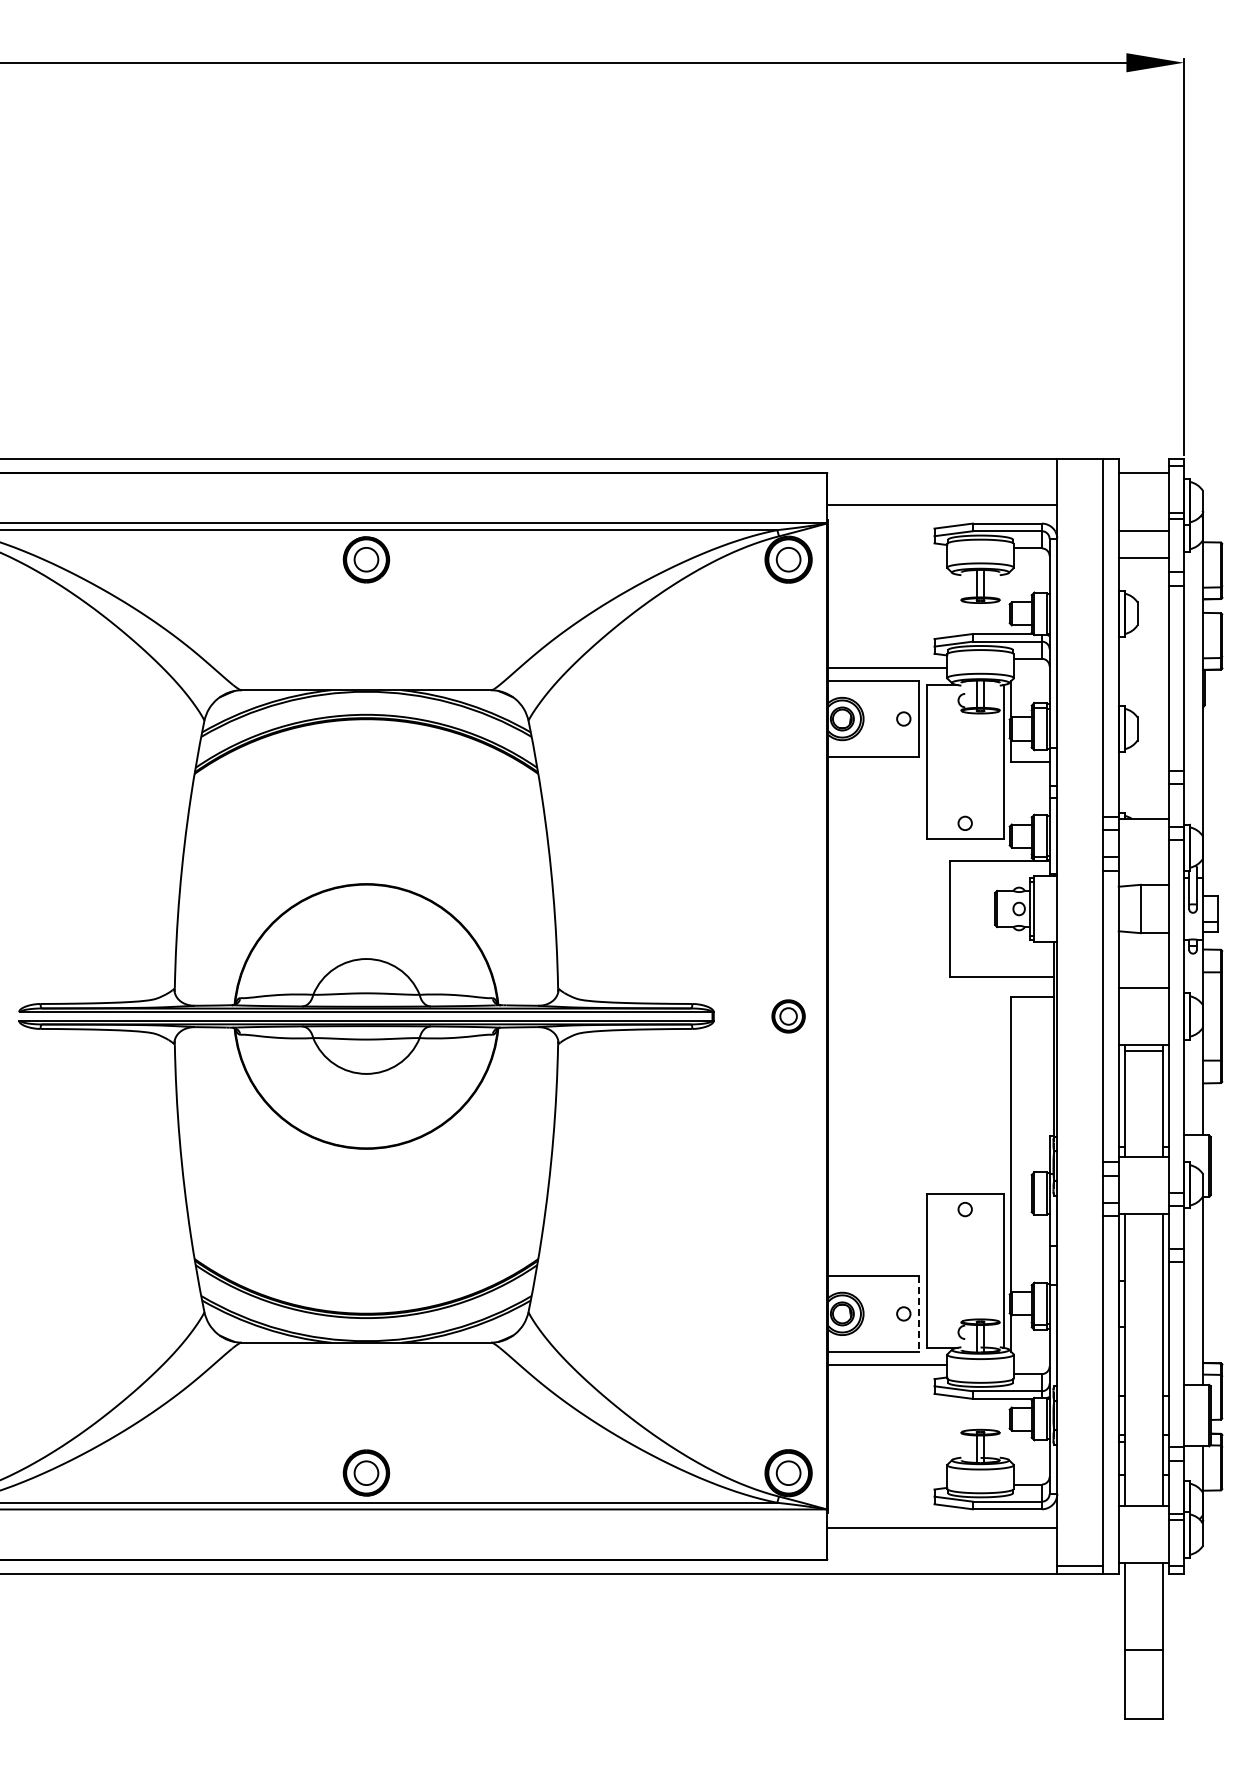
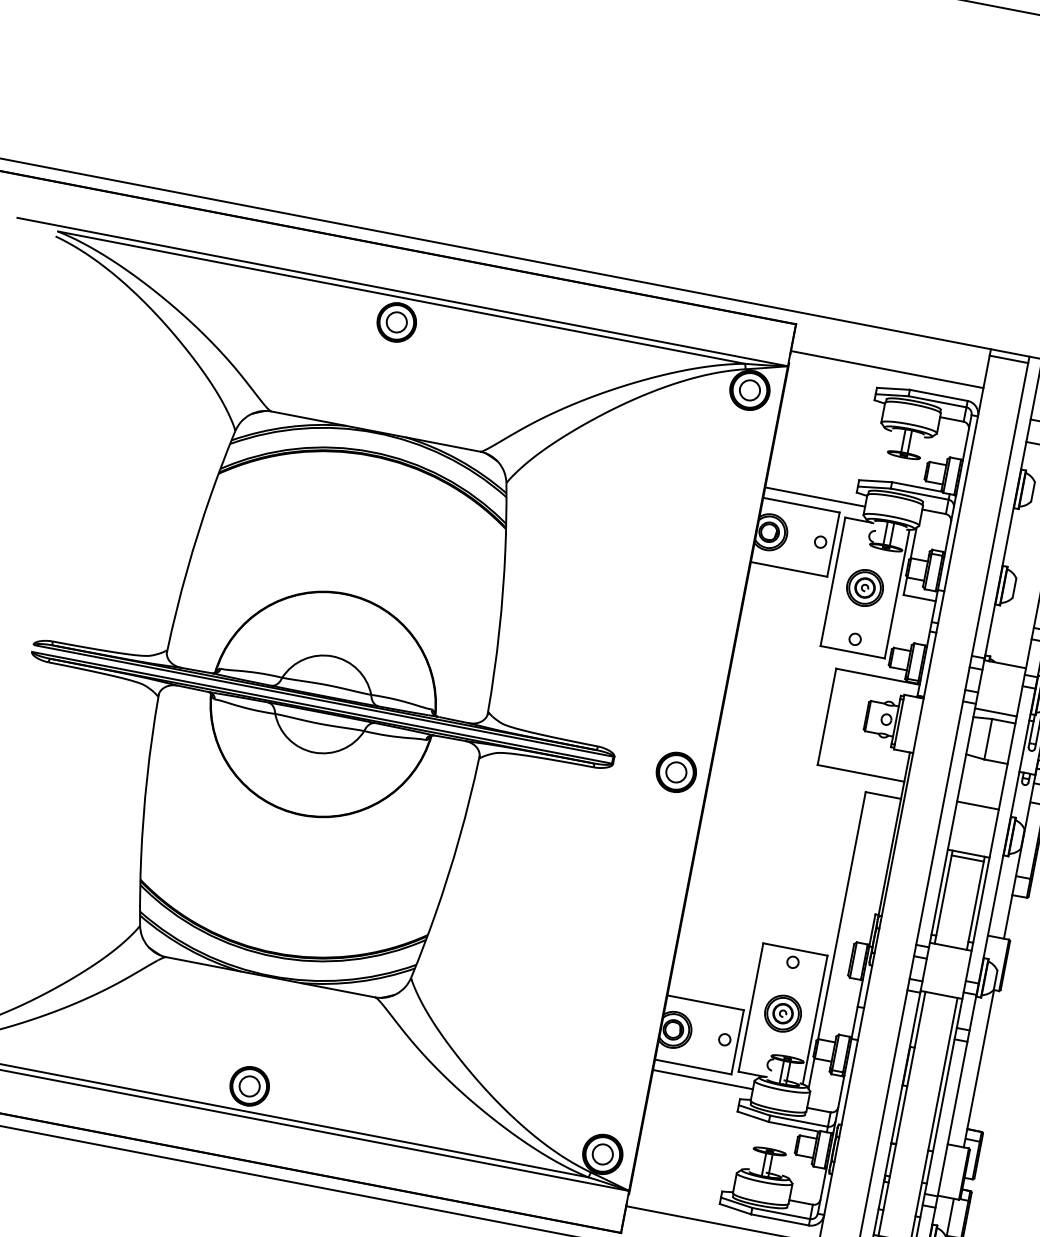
line: (1080, 466) -> (1009, 359), added
part: (965, 761) -> (865, 587), added
line: (1143, 876) -> (995, 712), added
part: (788, 1016) -> (676, 772), size x1.43
part: (965, 1270) -> (783, 1013), added
line: (919, 1314) -> (737, 1042), dashed -> solid

